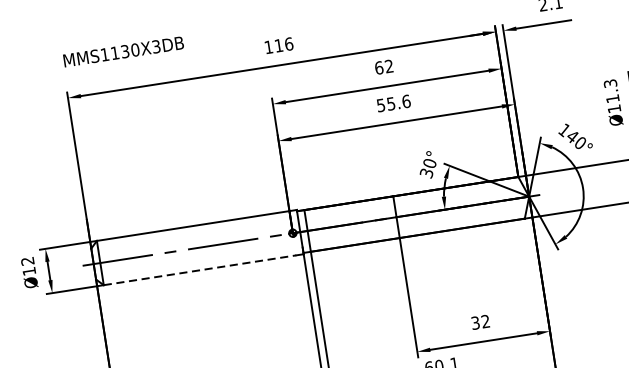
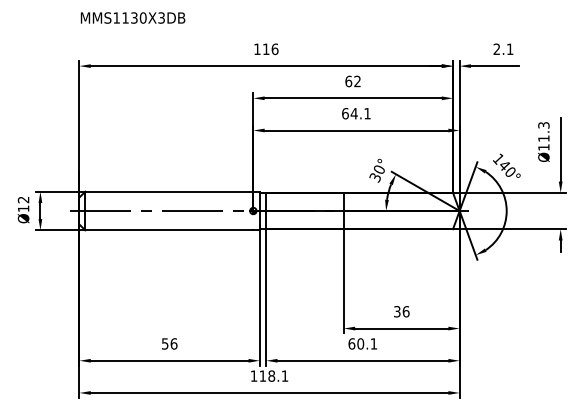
text: (122, 51) -> (132, 17), moved
text: (393, 103) -> (356, 113), 55.6 -> 64.1
line: (200, 270) -> (169, 230), dashed -> solid
text: (484, 321) -> (405, 311), 32 -> 36

